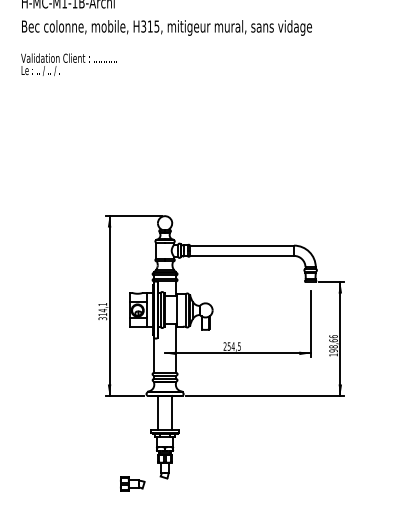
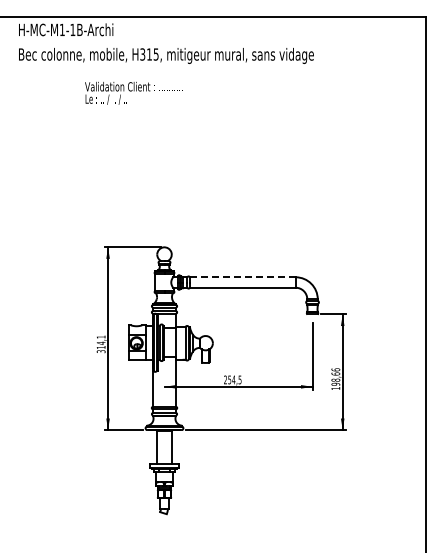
text: (68, 63) -> (133, 92), moved
line: (241, 245) -> (242, 277), solid -> dashed
part: (132, 483) -> (131, 519), removed

